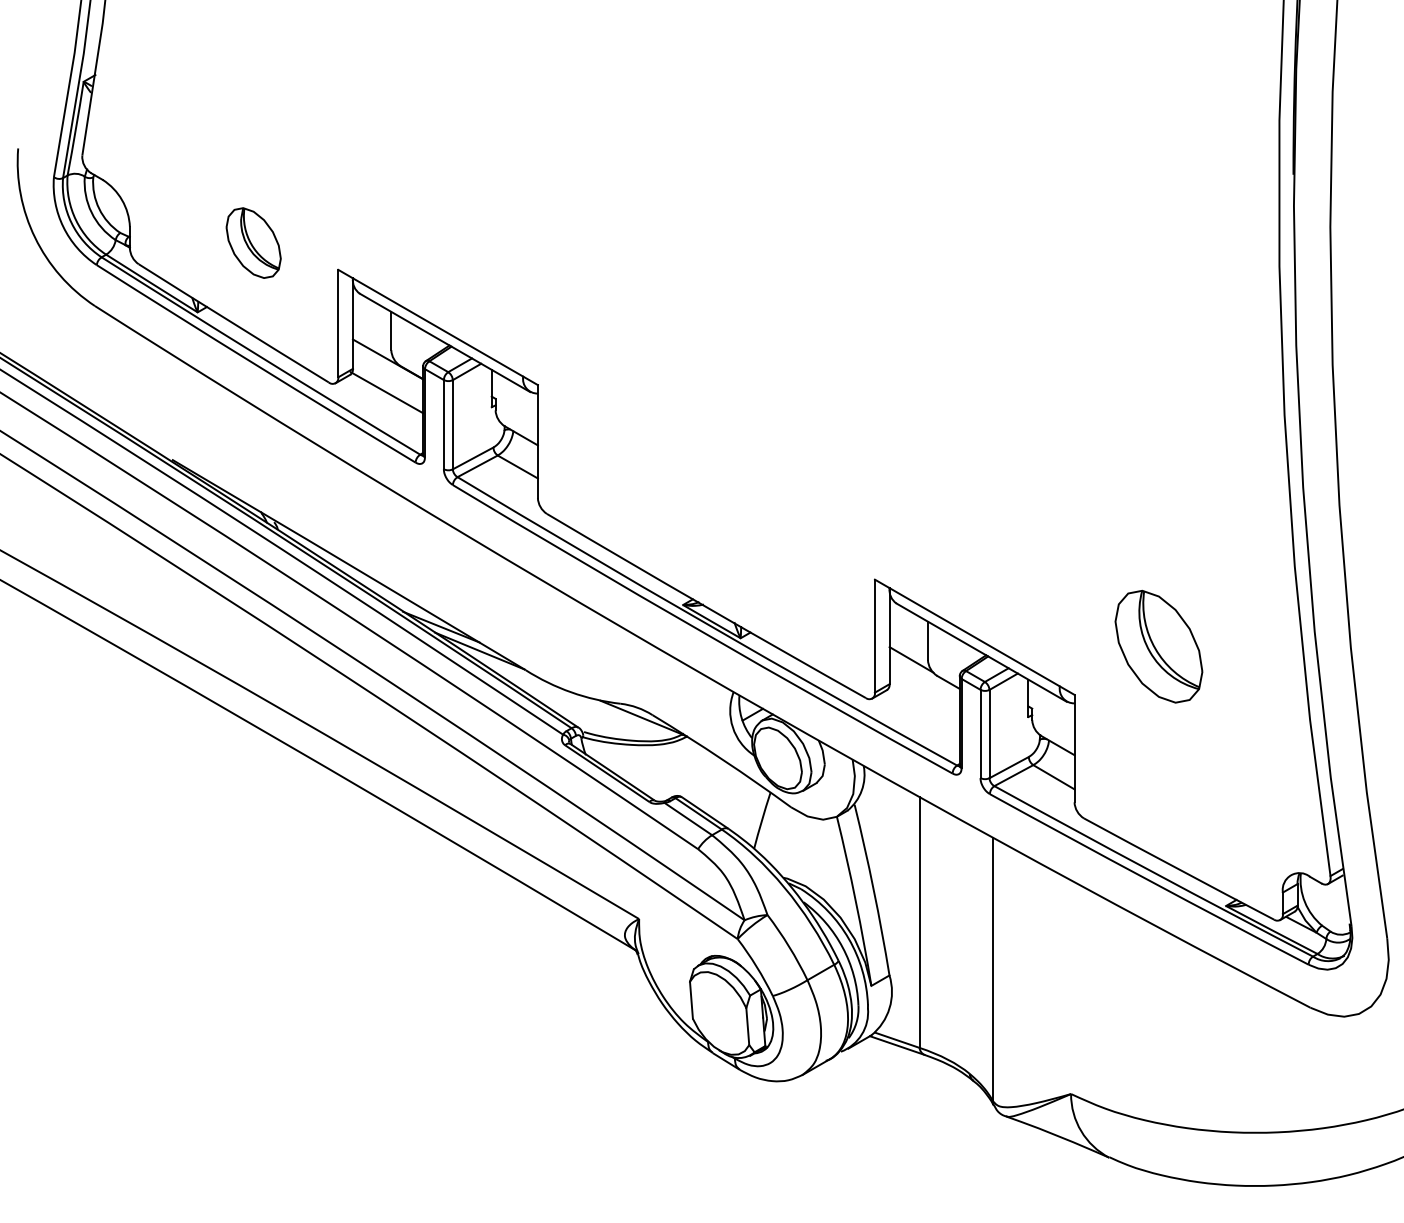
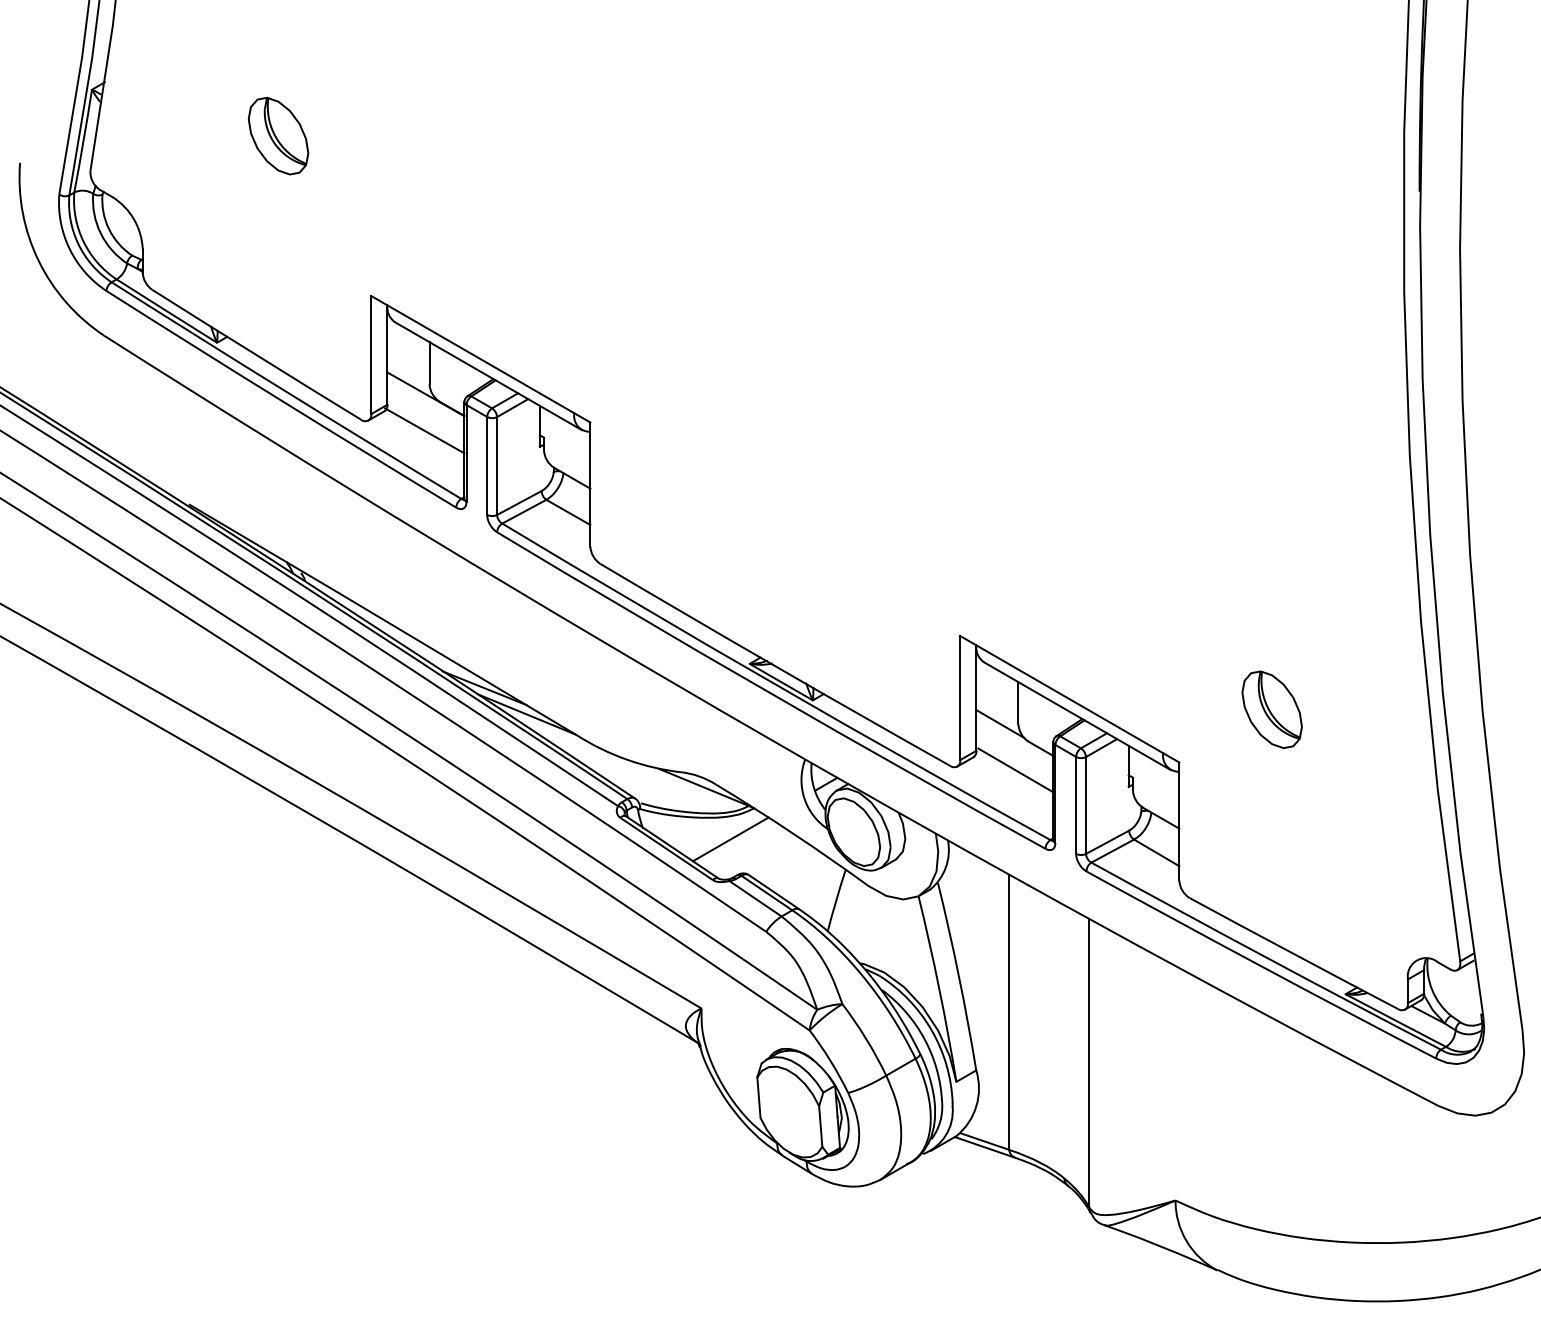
part: (253, 242) -> (278, 135), moved
part: (1159, 646) -> (1272, 709), size x0.62
line: (925, 702) -> (1015, 770), added
line: (665, 764) -> (730, 838), added

